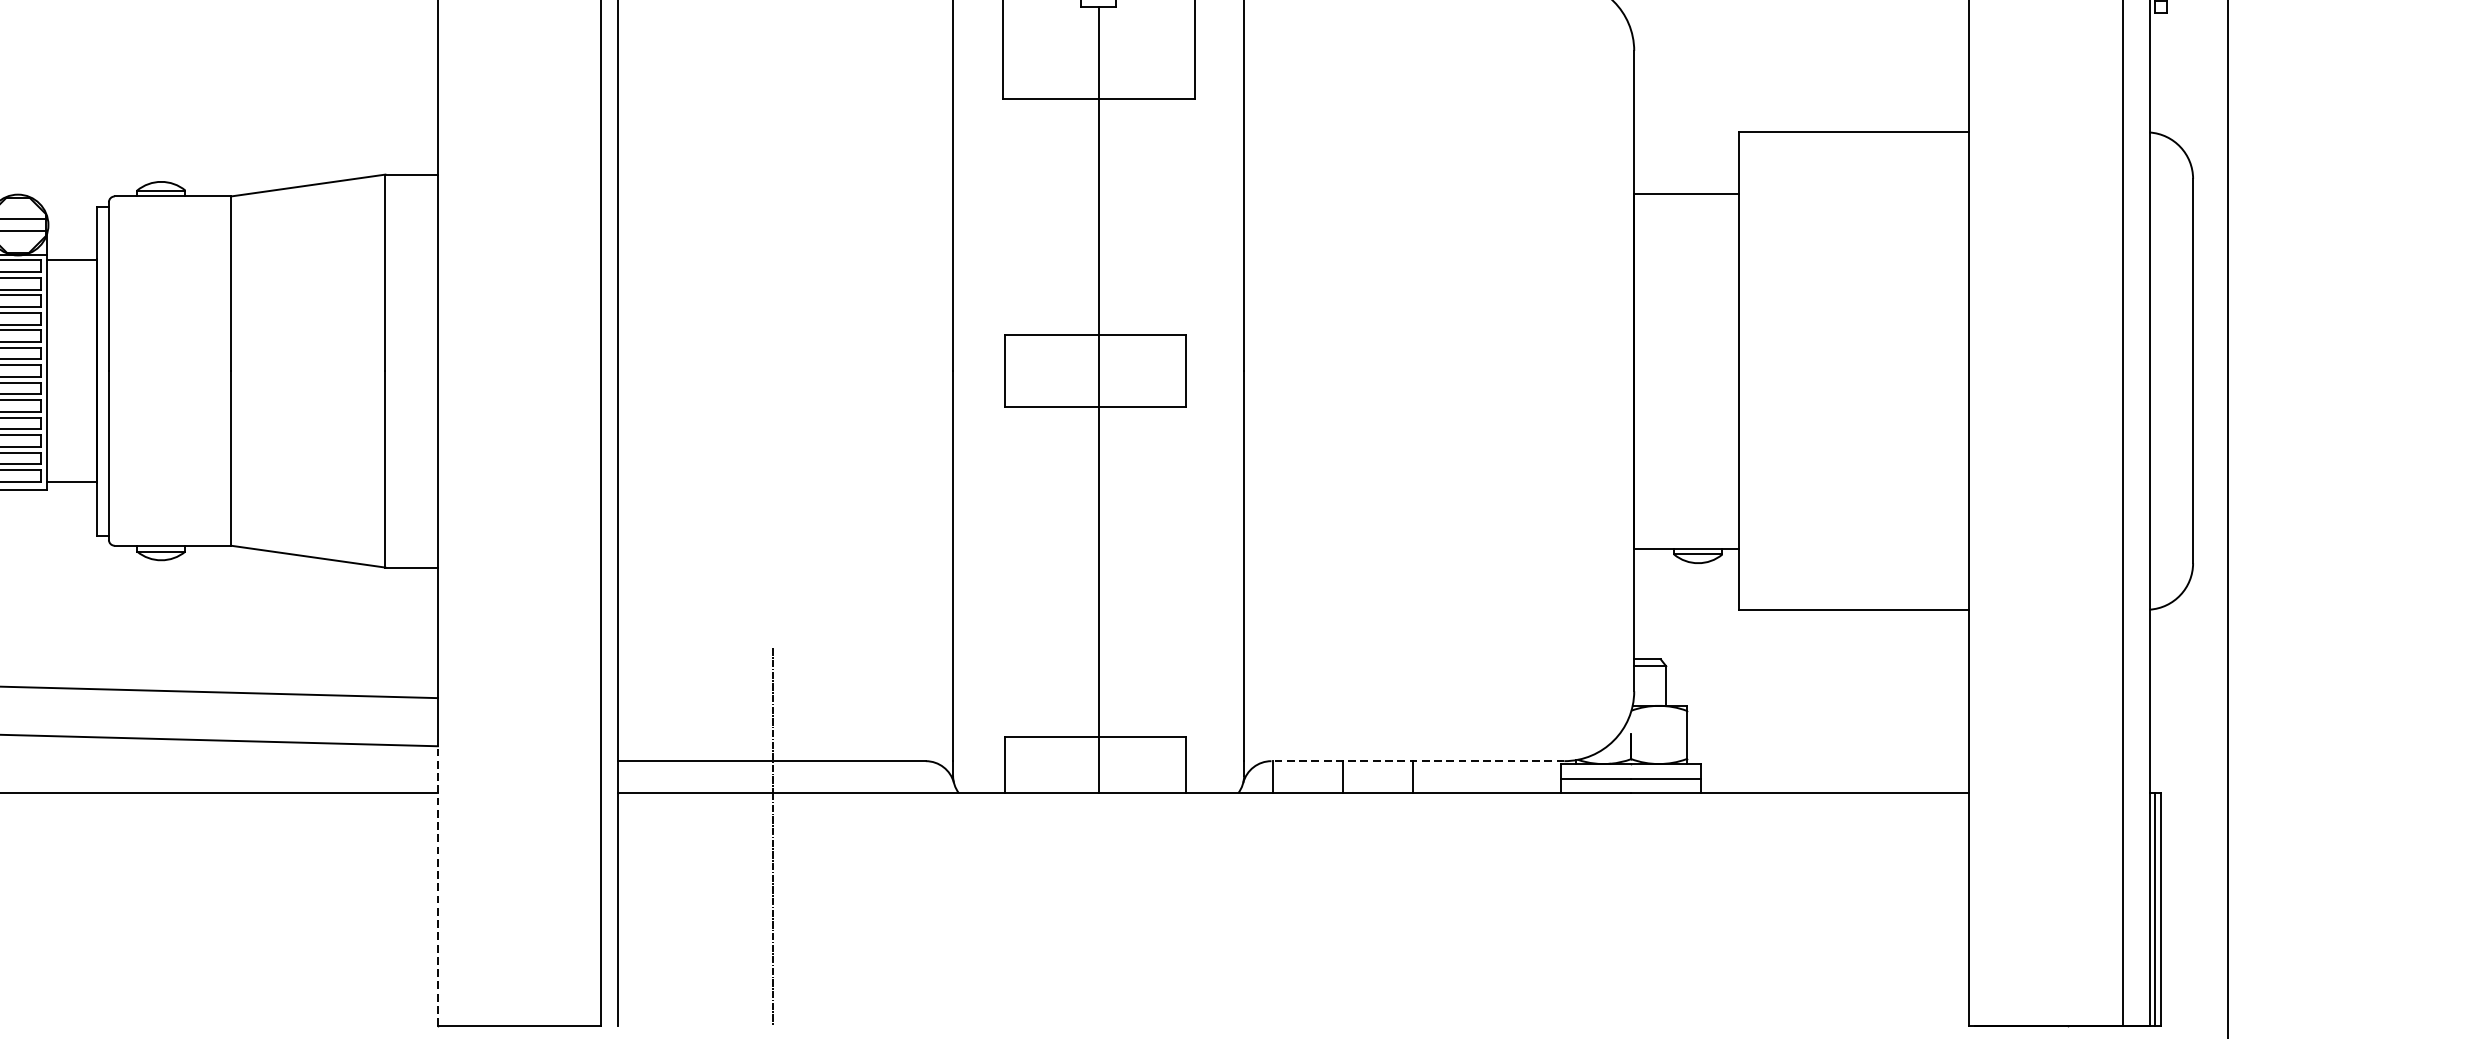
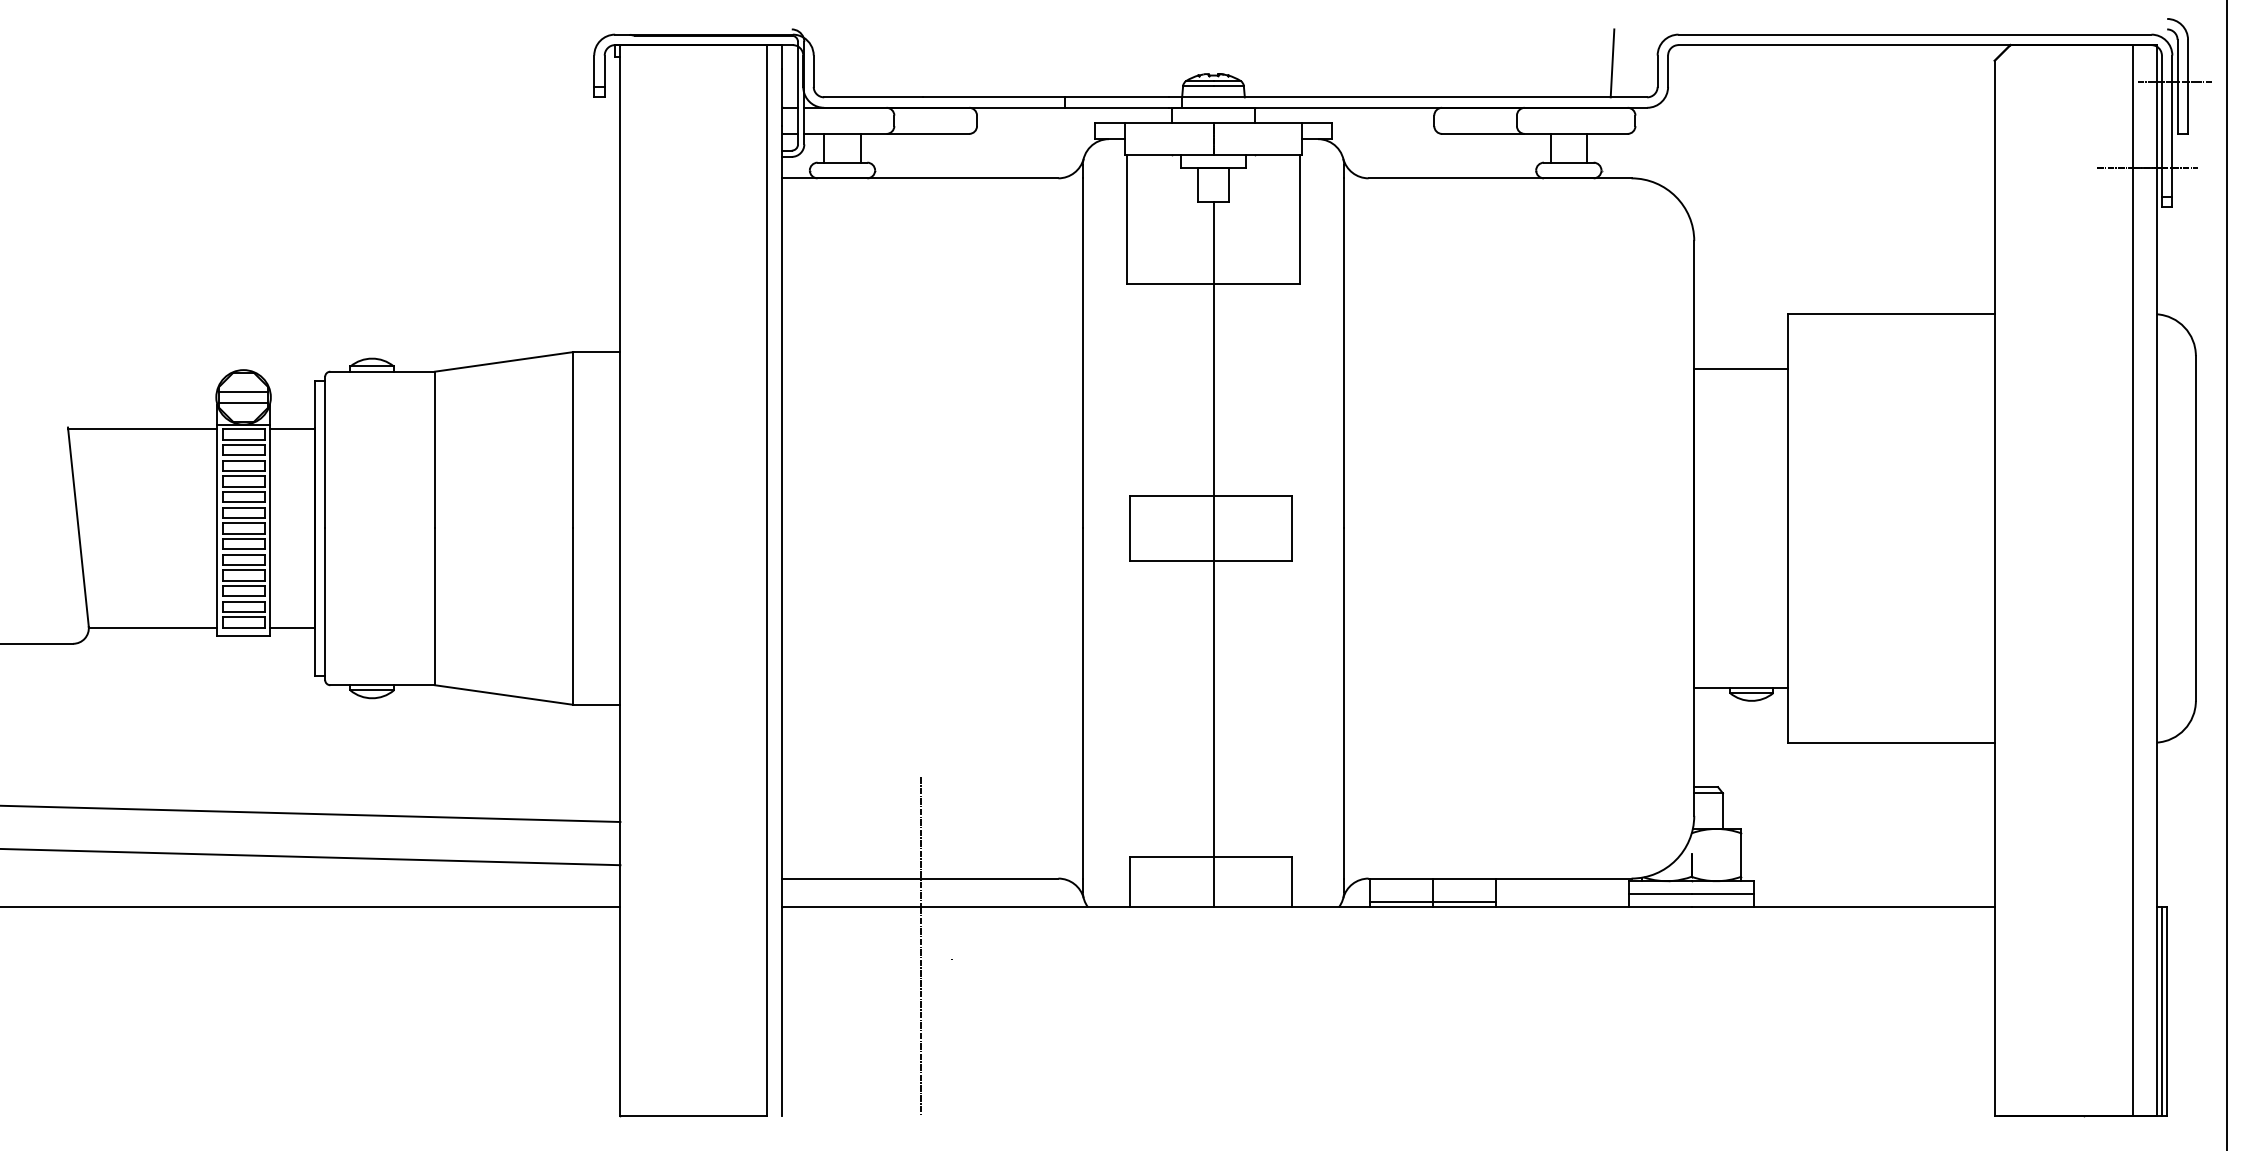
line: (1417, 761) -> (1499, 878), dashed -> solid
line: (1342, 787) -> (1432, 902), added
line: (437, 885) -> (620, 990), dashed -> solid

